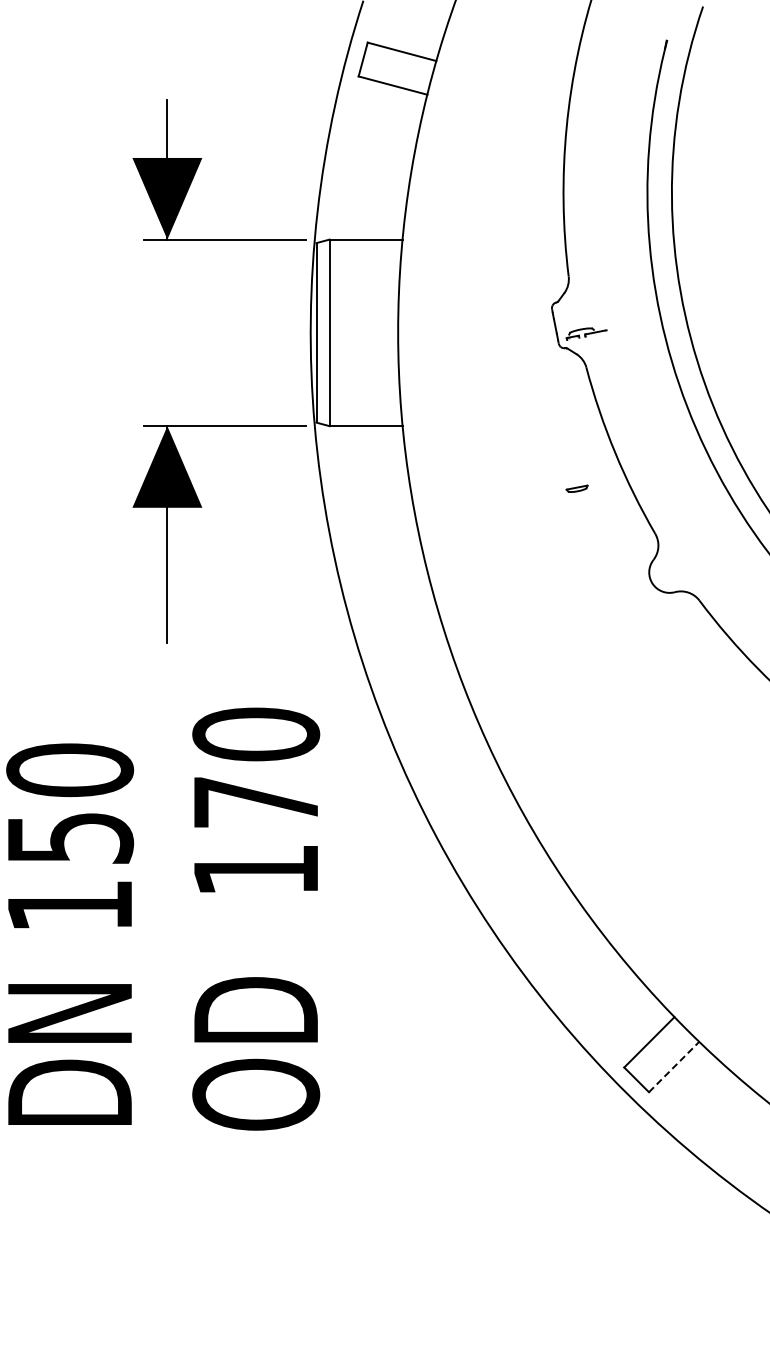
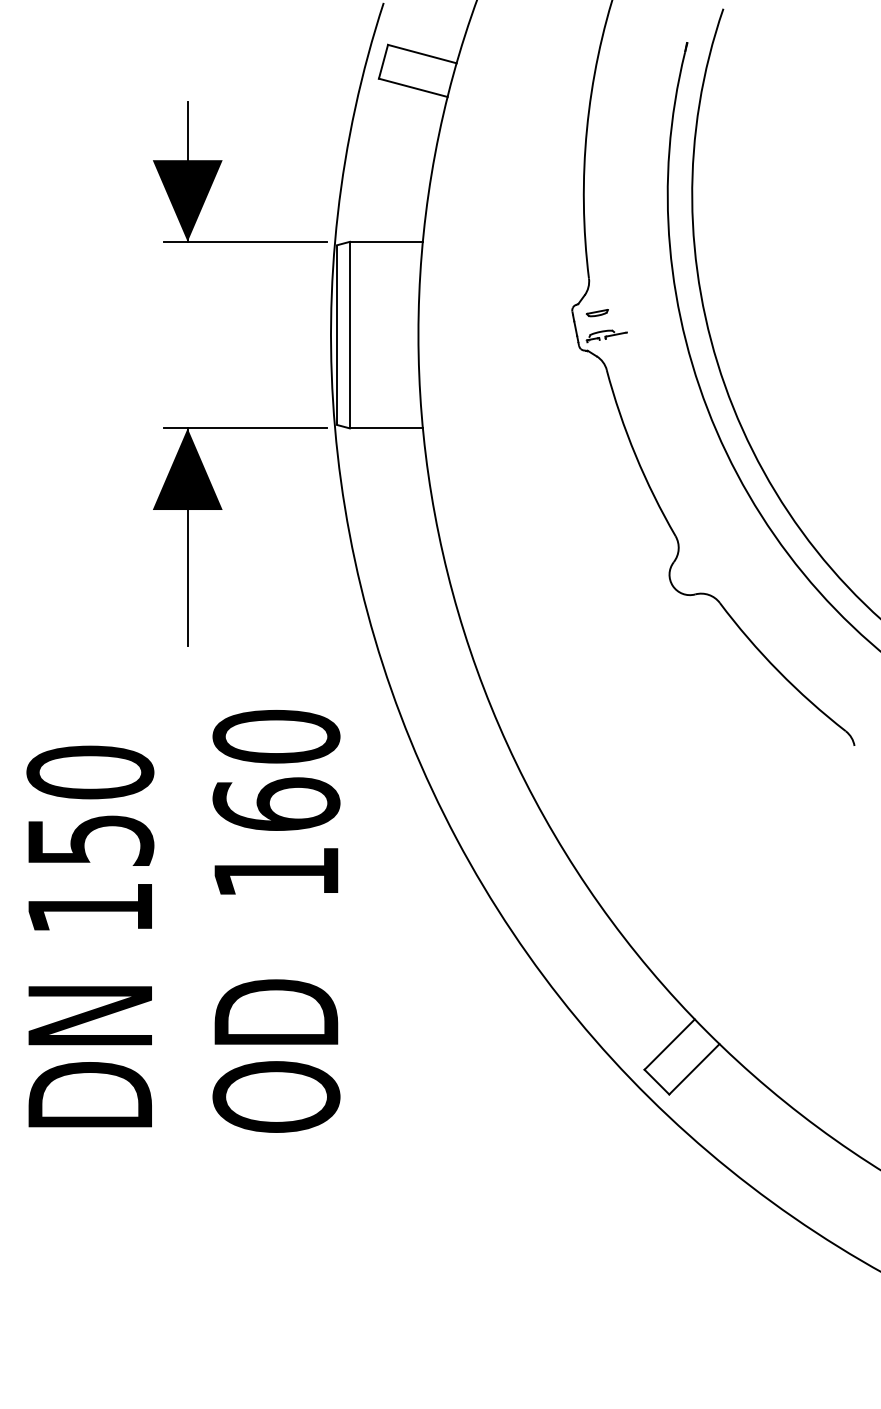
part: (576, 489) -> (596, 313), moved
text: (256, 801) -> (276, 803), 170 -> 160
line: (674, 1067) -> (694, 1069), dashed -> solid

